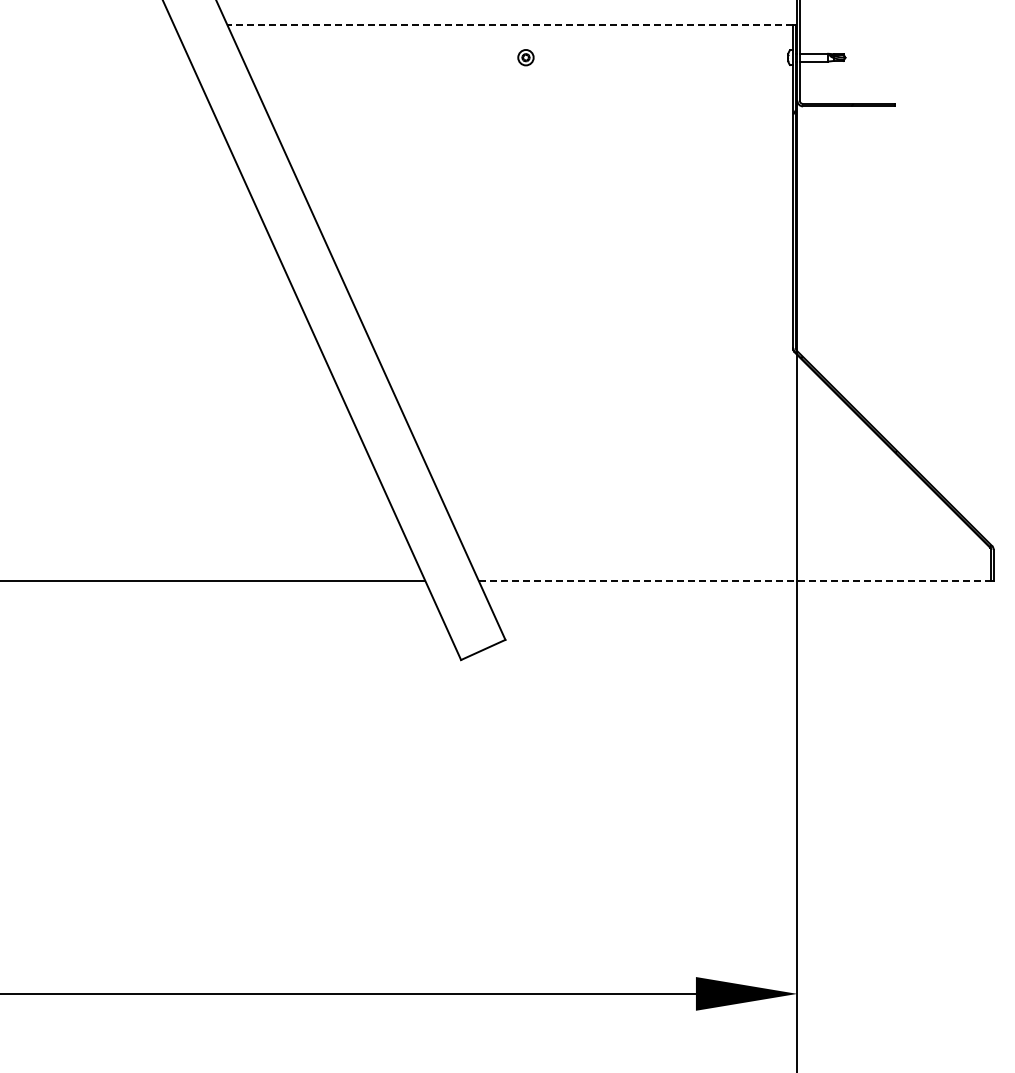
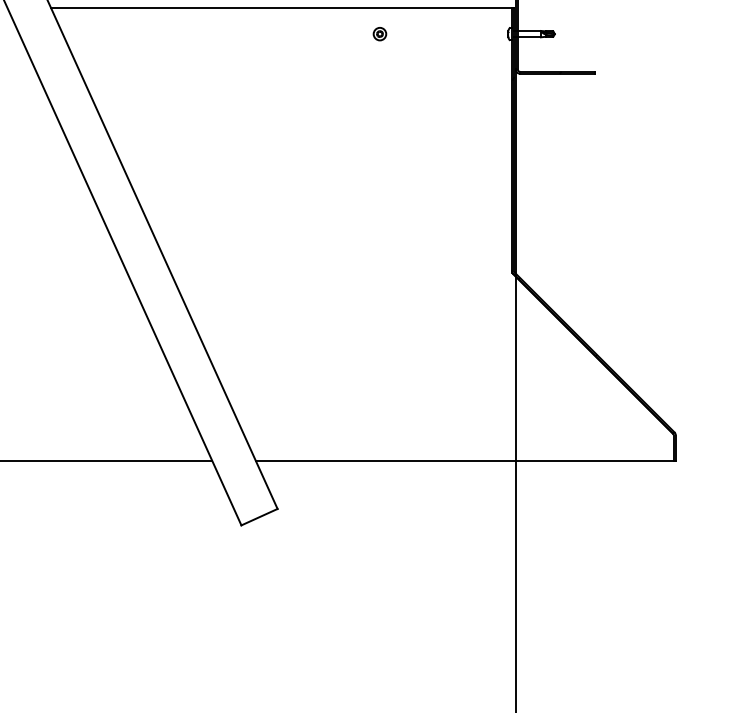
line: (510, 25) -> (281, 7), dashed -> solid
part: (525, 57) -> (379, 33), moved
line: (735, 580) -> (465, 460), dashed -> solid

